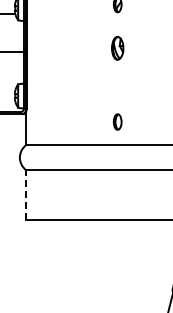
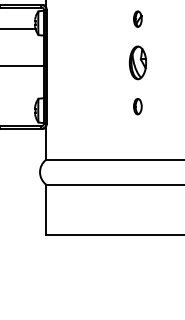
part: (117, 47) -> (137, 62), size x1.43
part: (117, 121) -> (137, 106), moved
line: (26, 194) -> (46, 209), dashed -> solid

